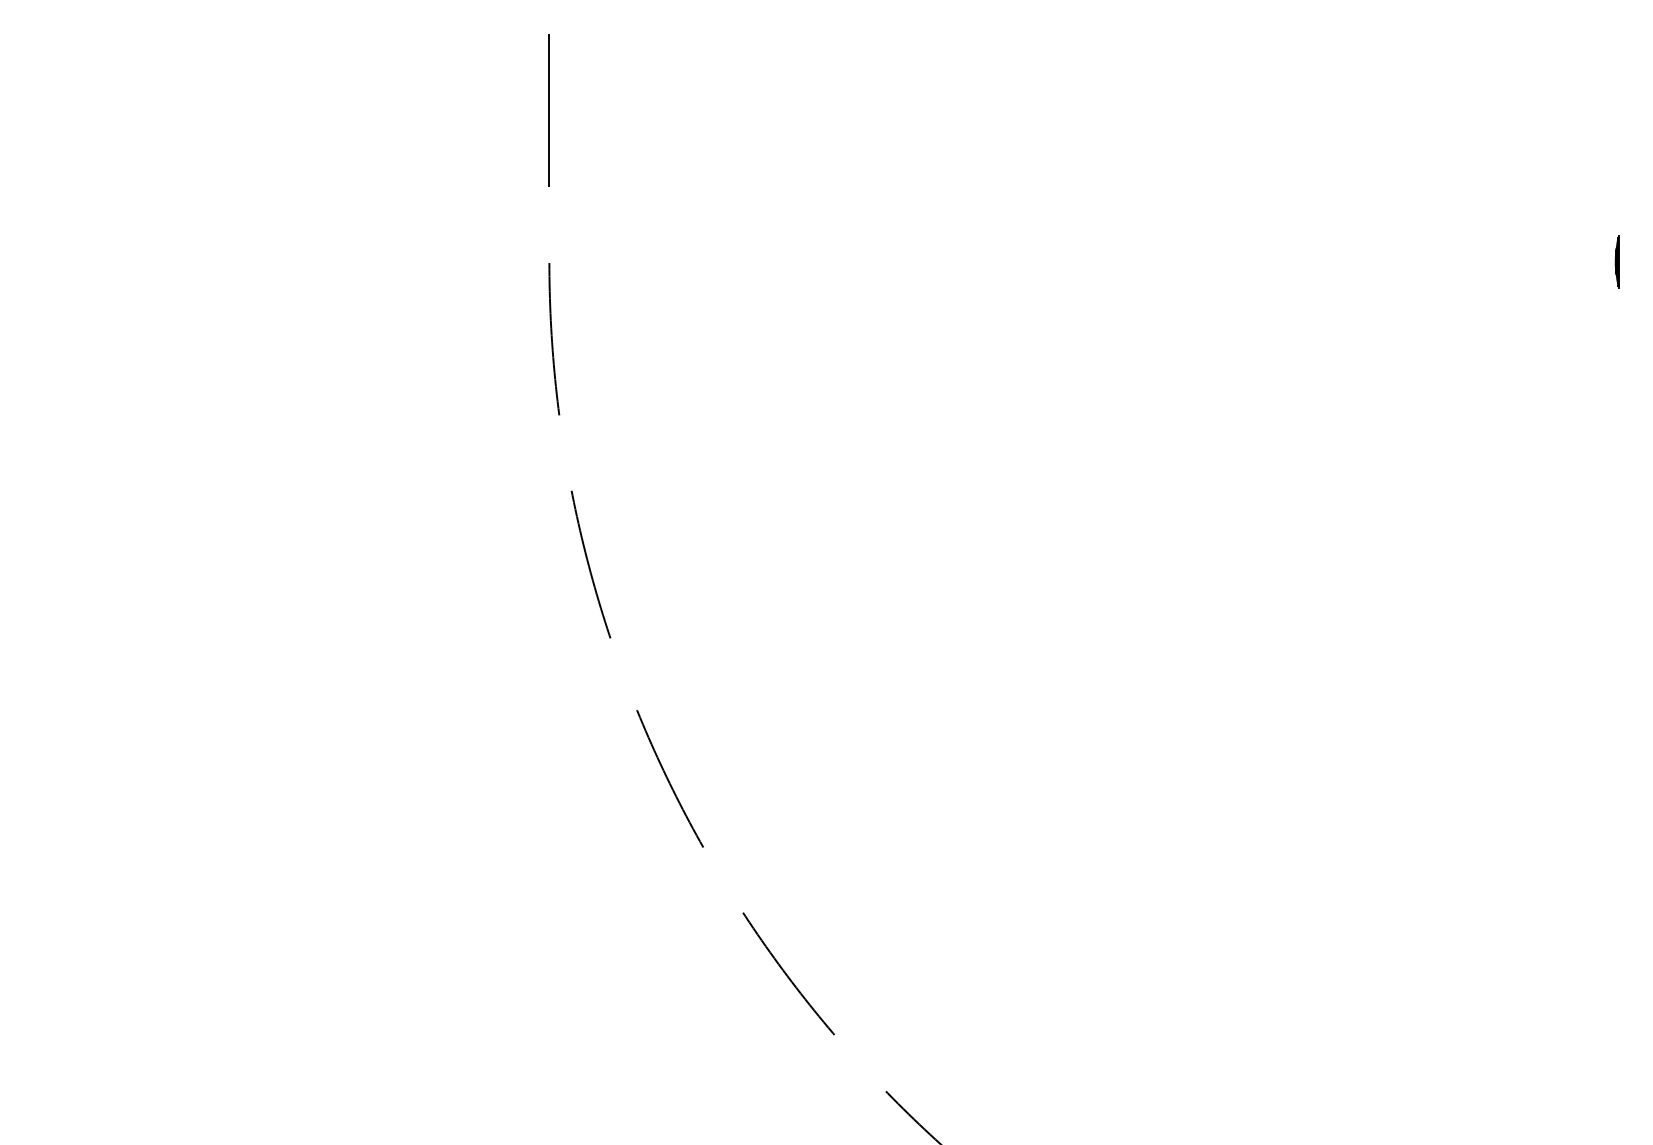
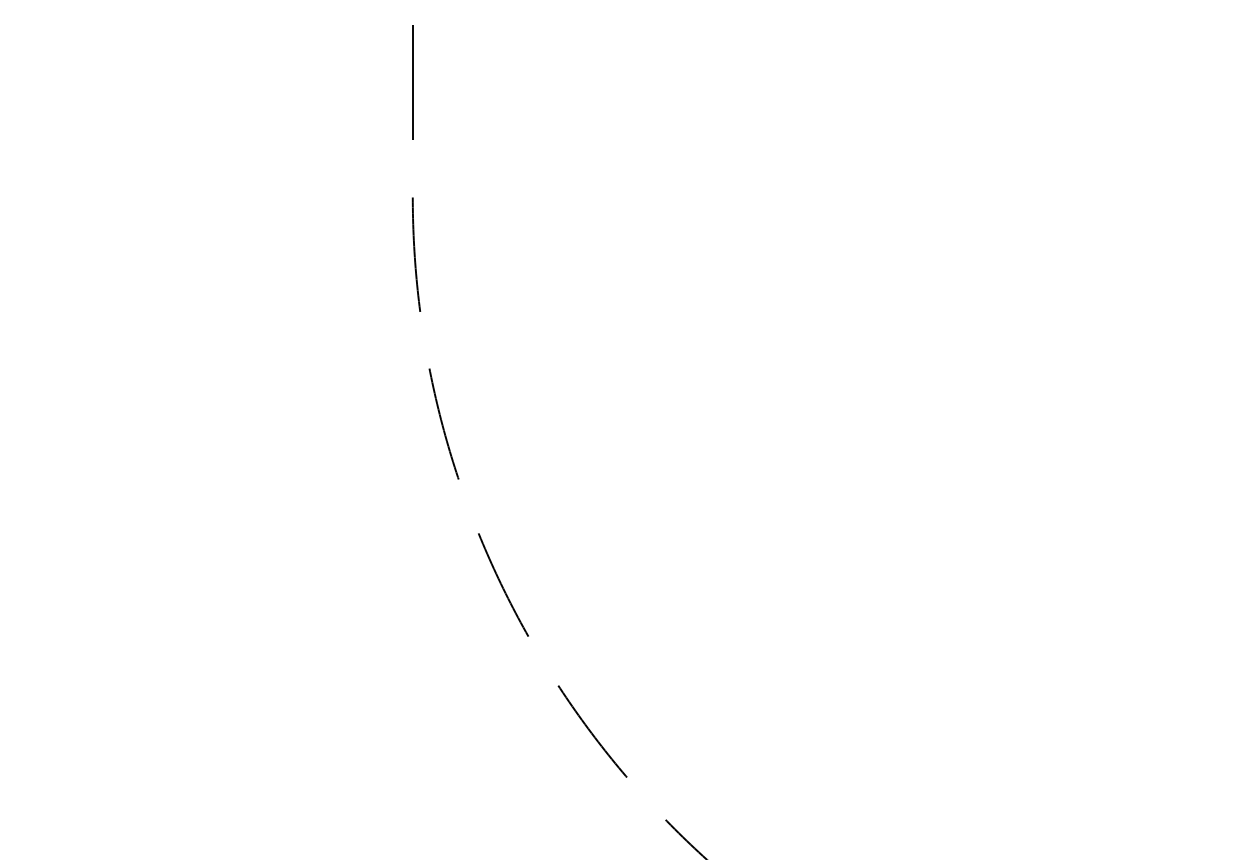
line: (1617, 261) -> (1215, 196), removed

